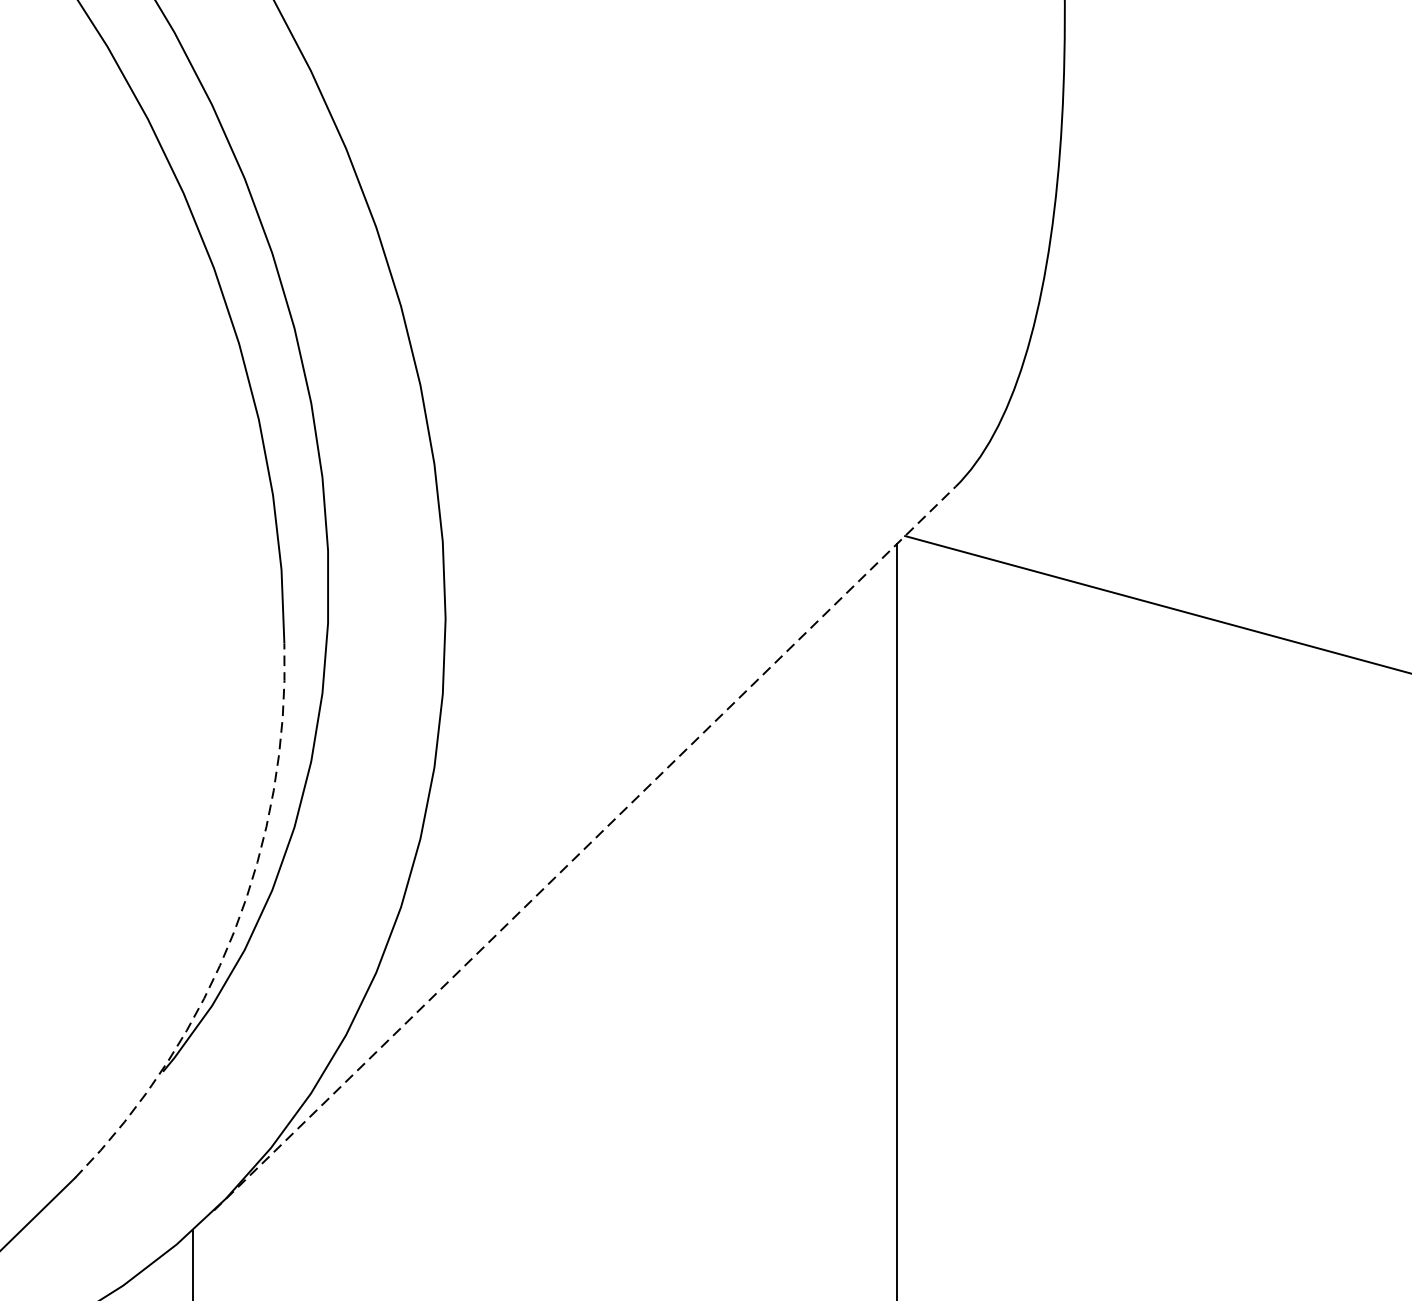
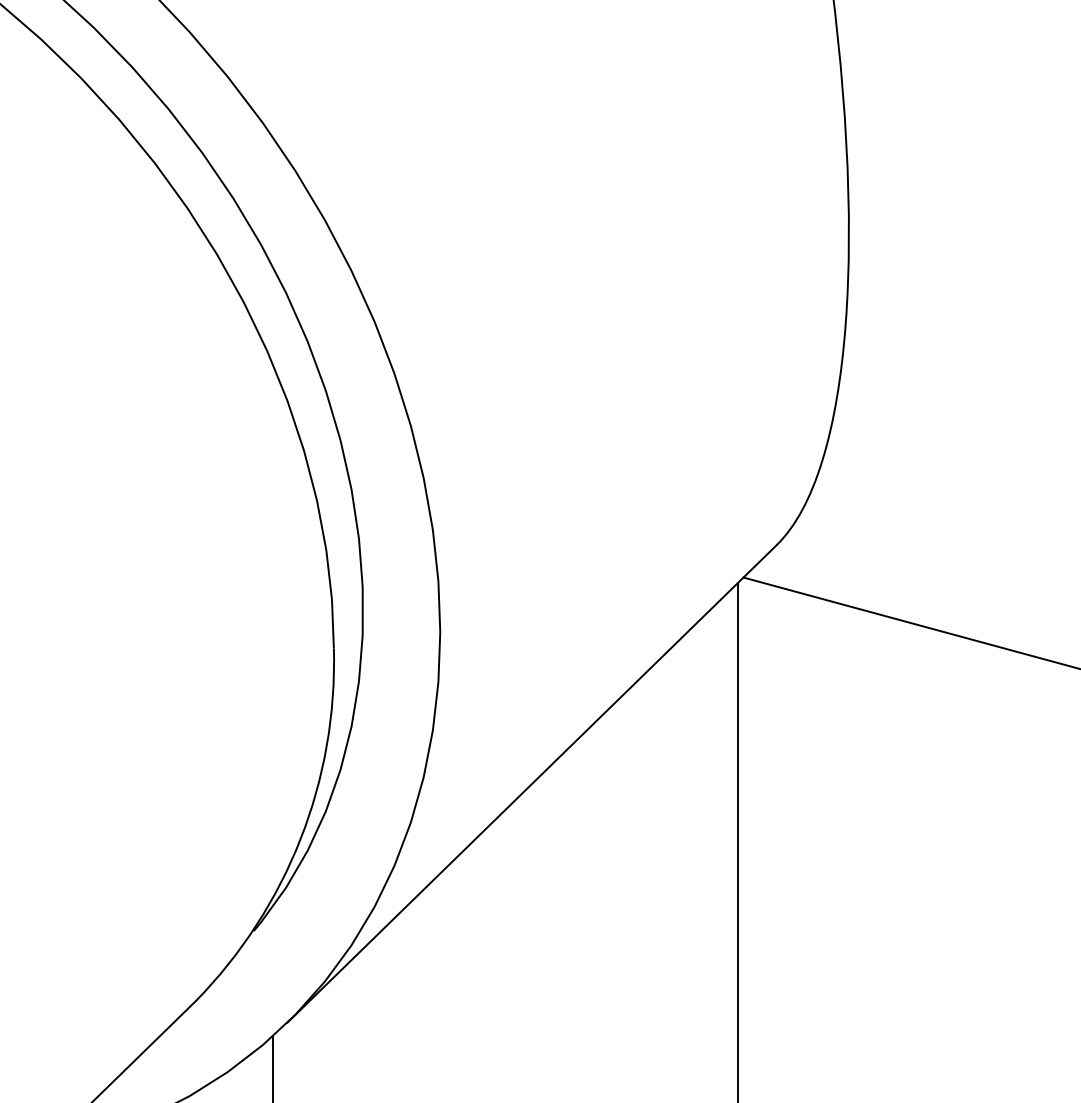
line: (585, 848) -> (532, 783), dashed -> solid
arc: (233, 931) -> (300, 838), dashed -> solid

